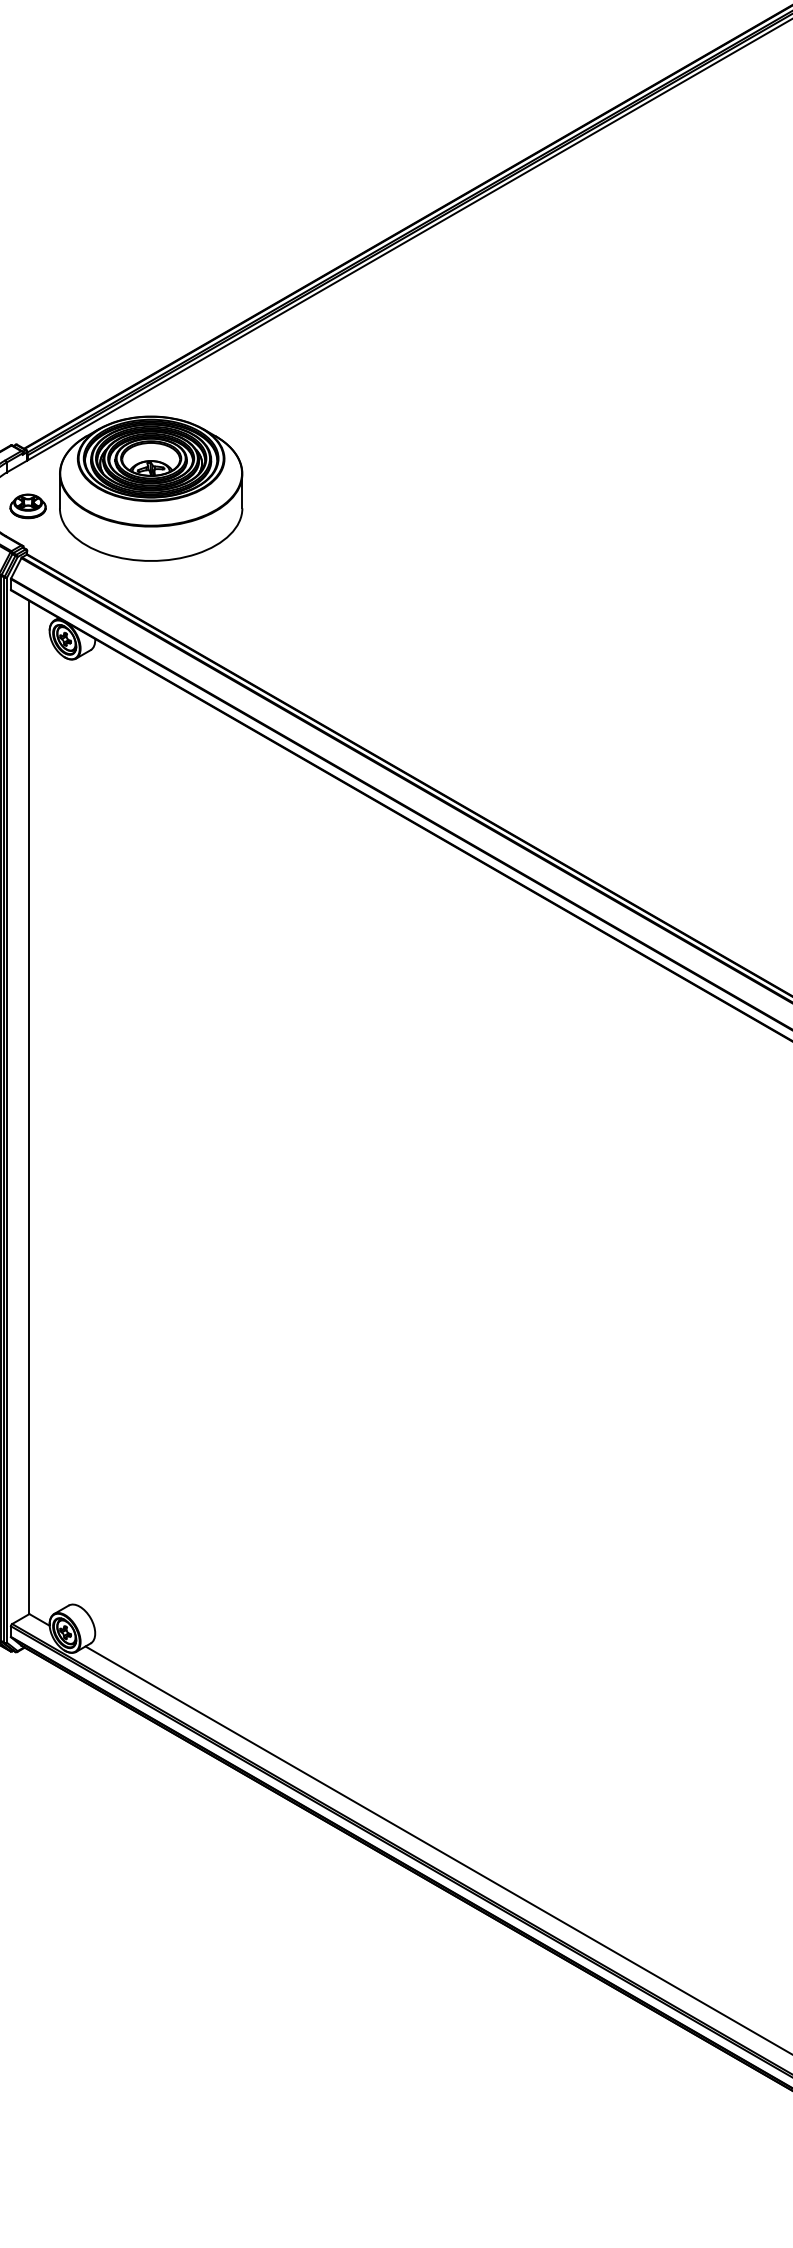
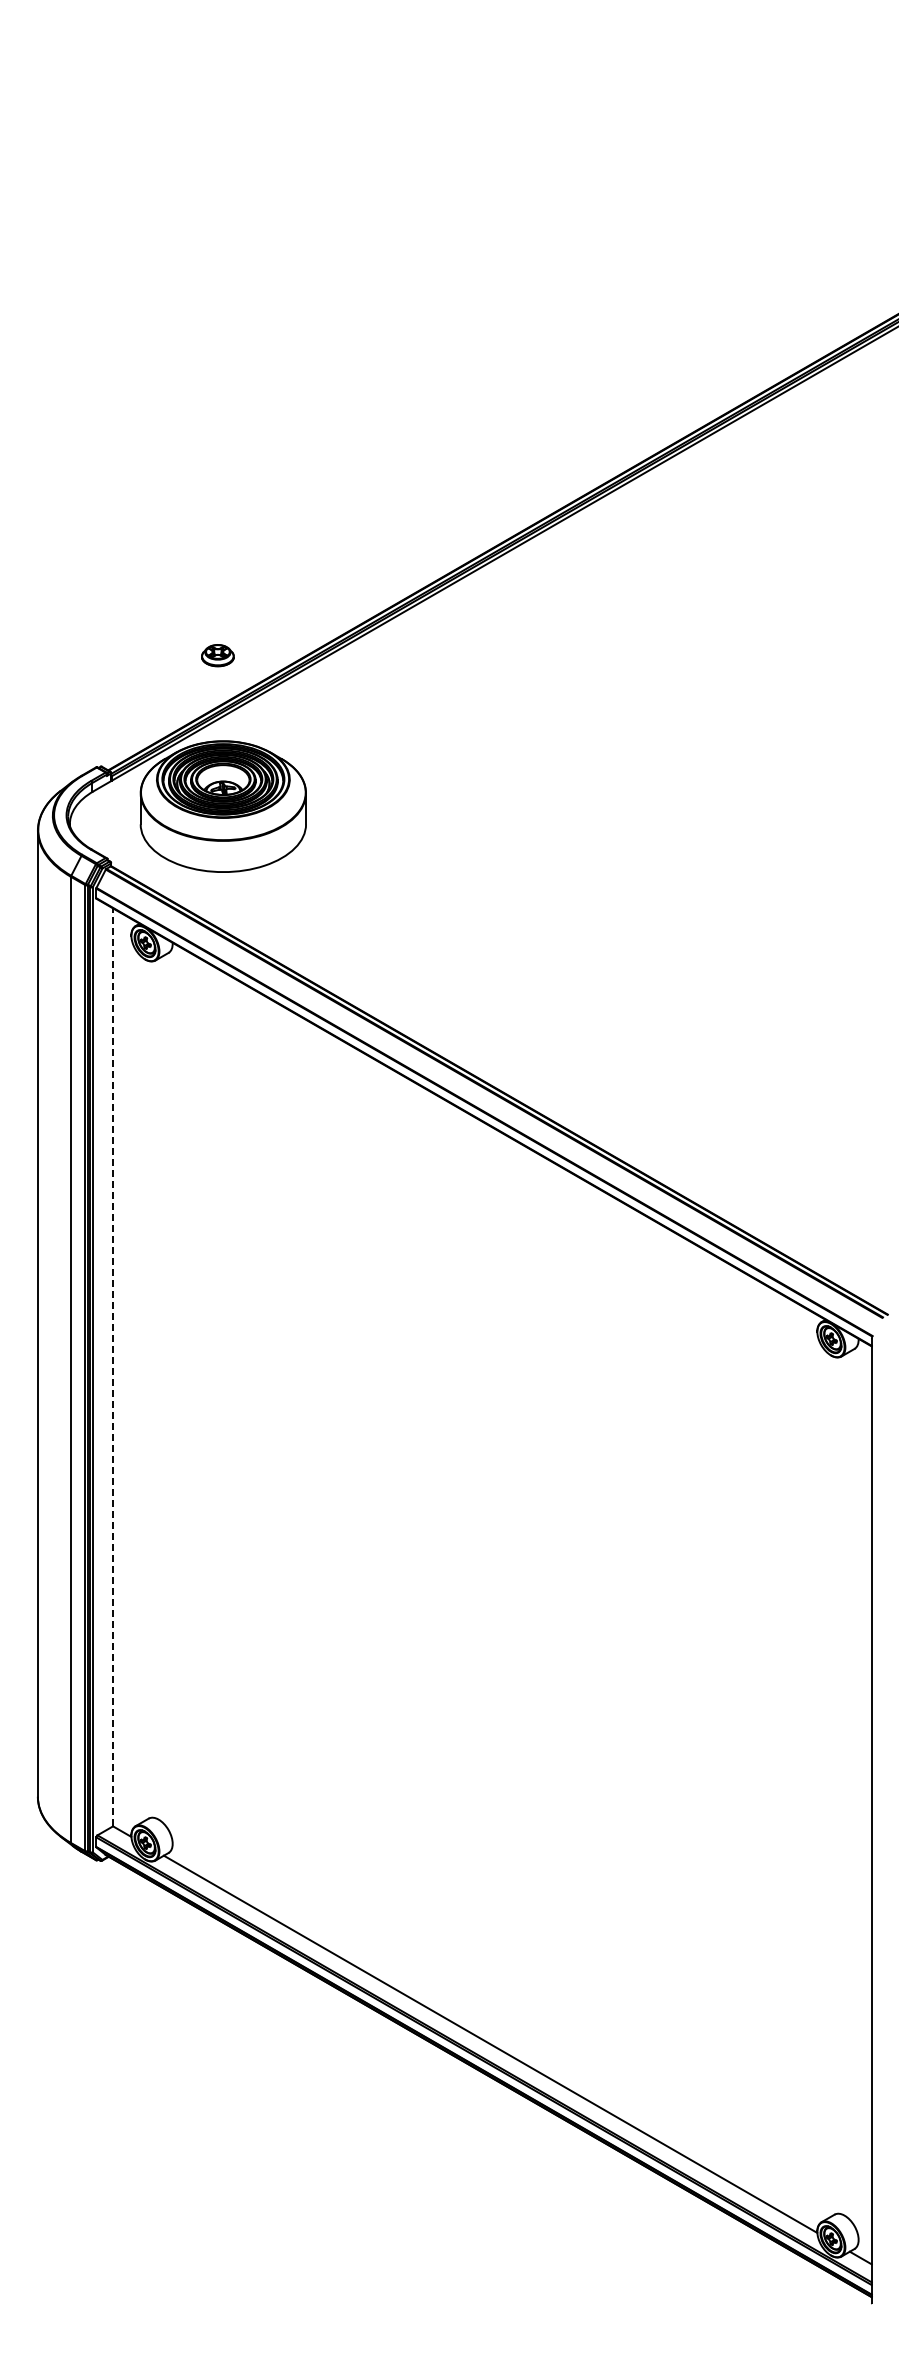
part: (27, 506) -> (217, 655), moved
line: (28, 1107) -> (112, 1367), solid -> dashed

